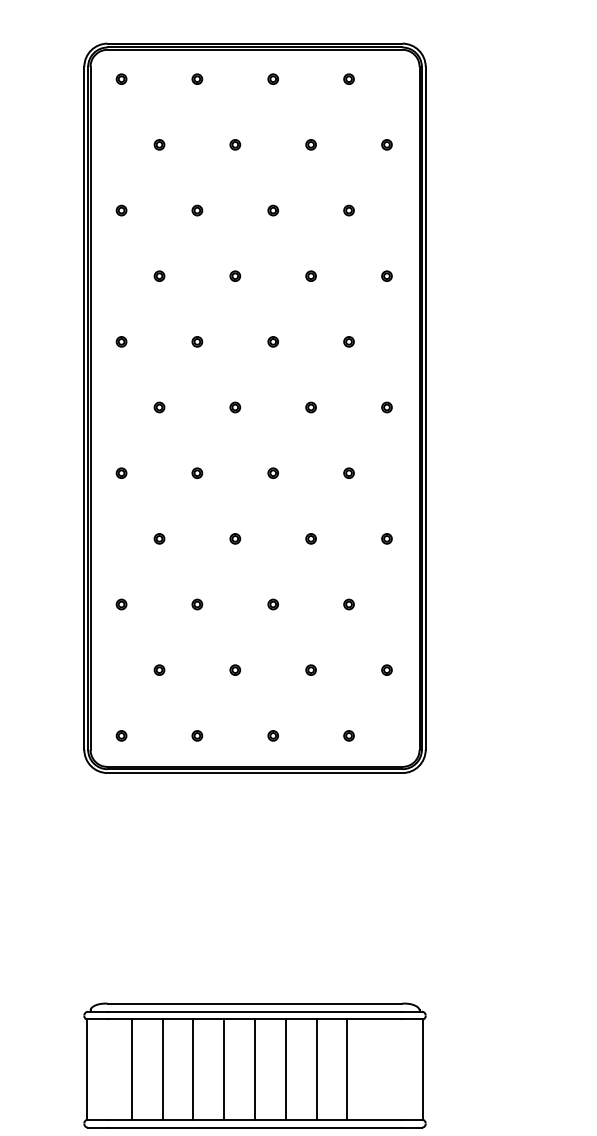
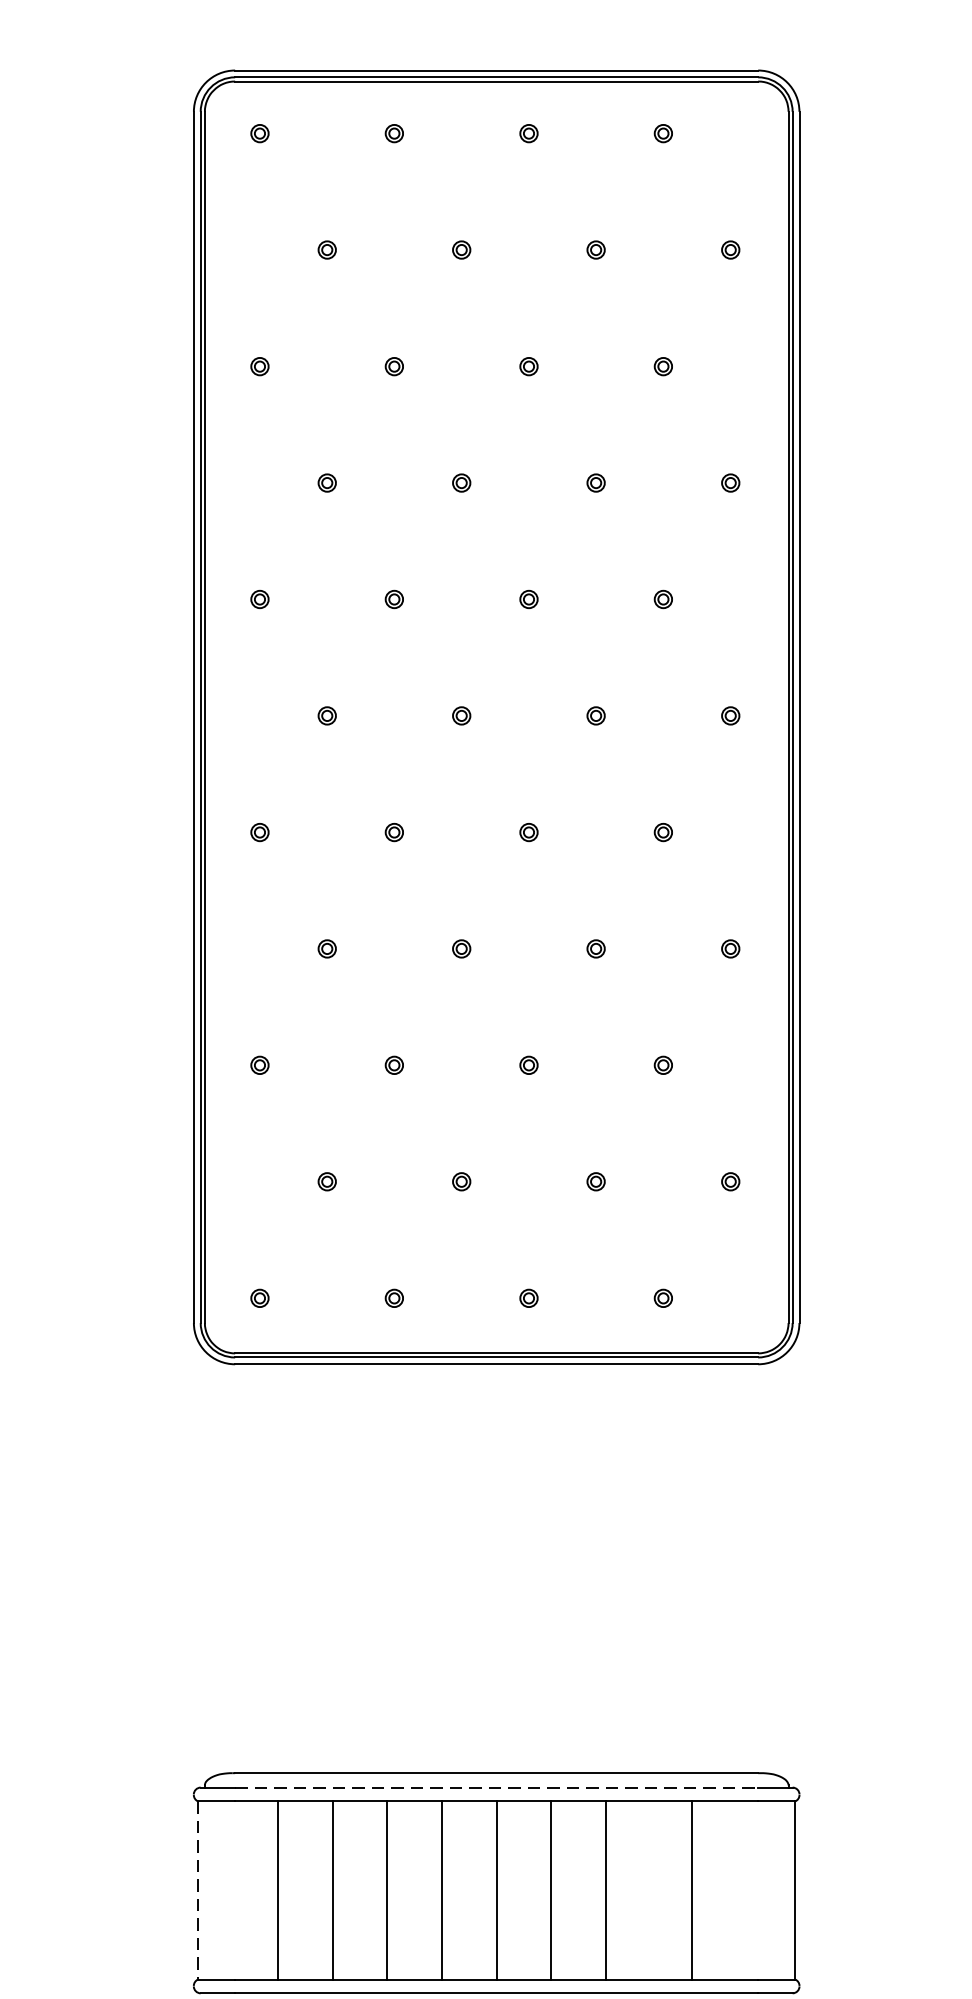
line: (255, 1011) -> (497, 1787), solid -> dashed
line: (347, 1069) -> (692, 1890), moved
line: (86, 1070) -> (197, 1891), solid -> dashed

